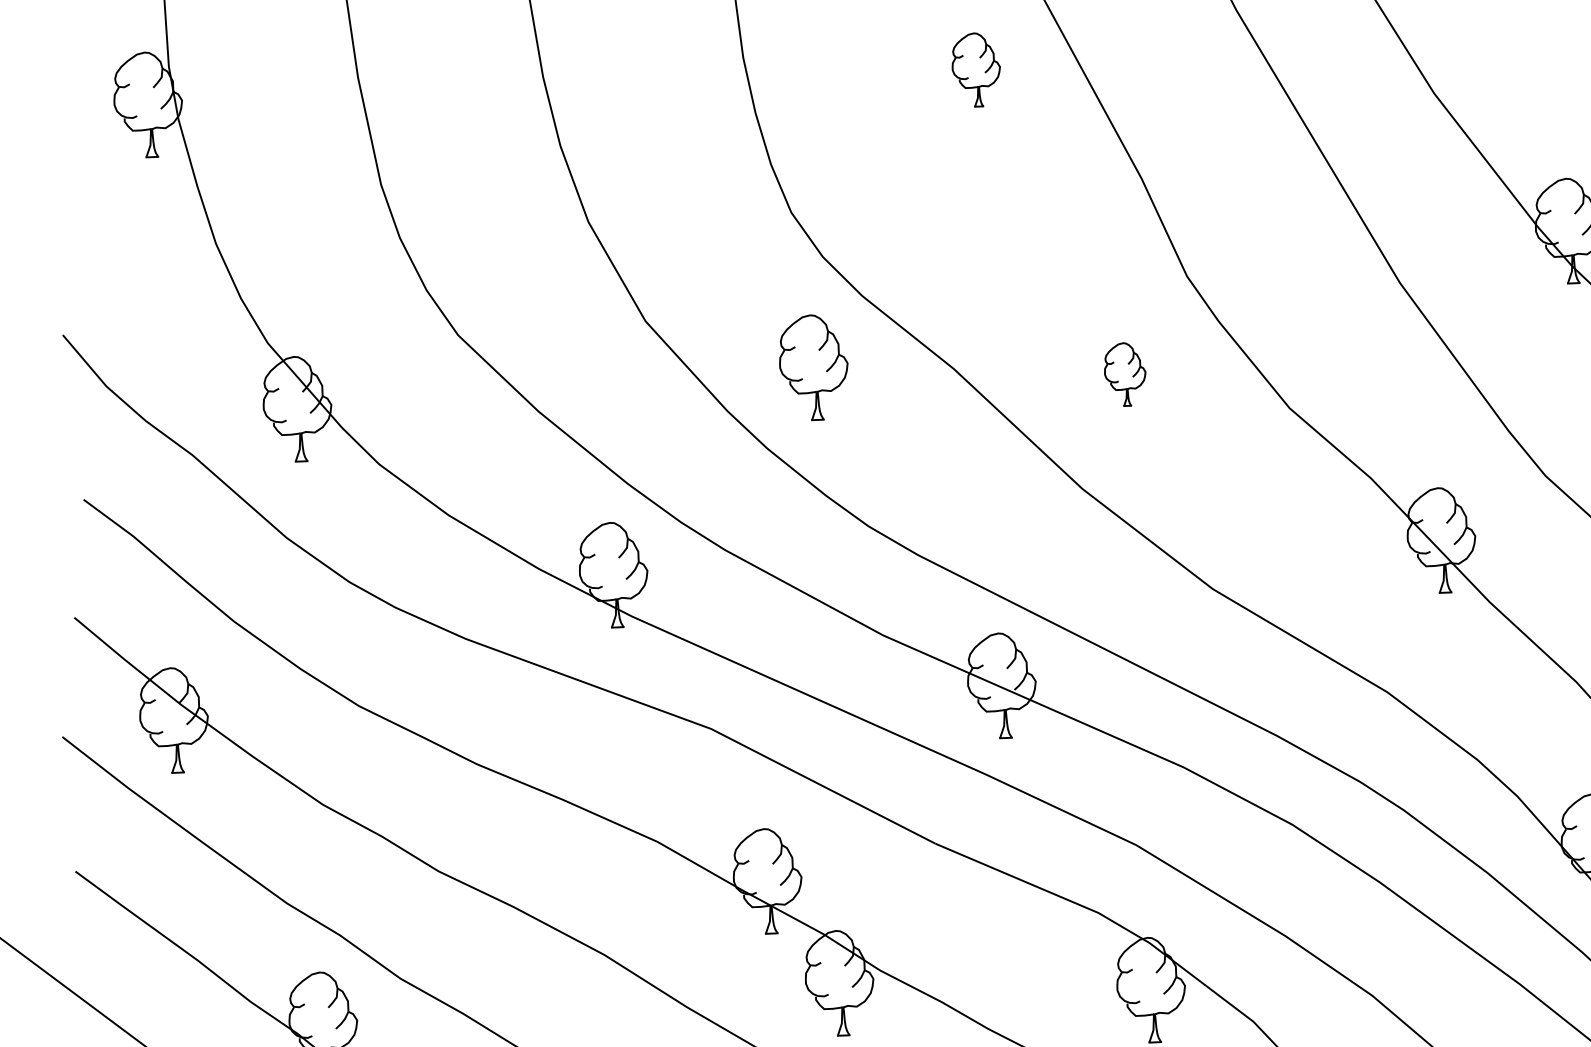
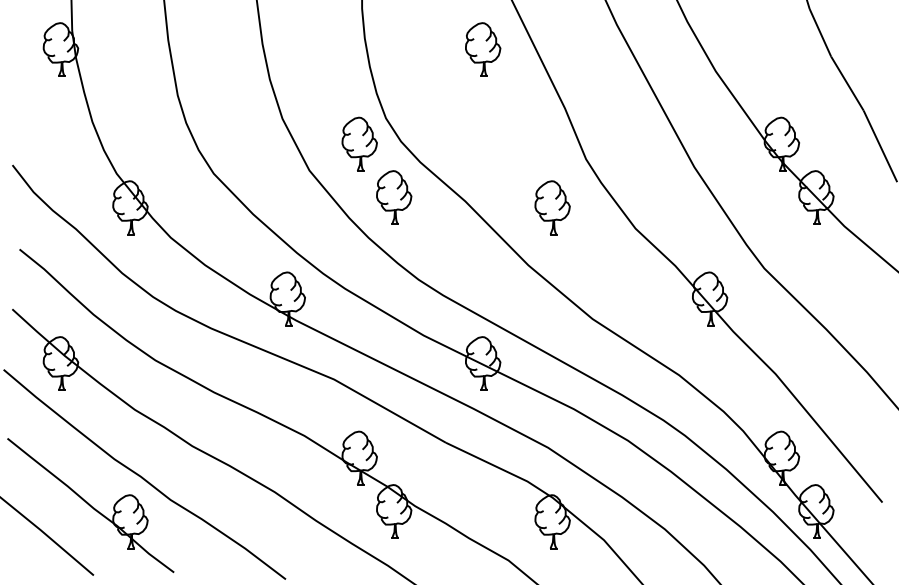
part: (976, 69) -> (483, 49), size x1.43
part: (741, 264) -> (359, 143), added
part: (1125, 373) -> (552, 207), size x1.67

